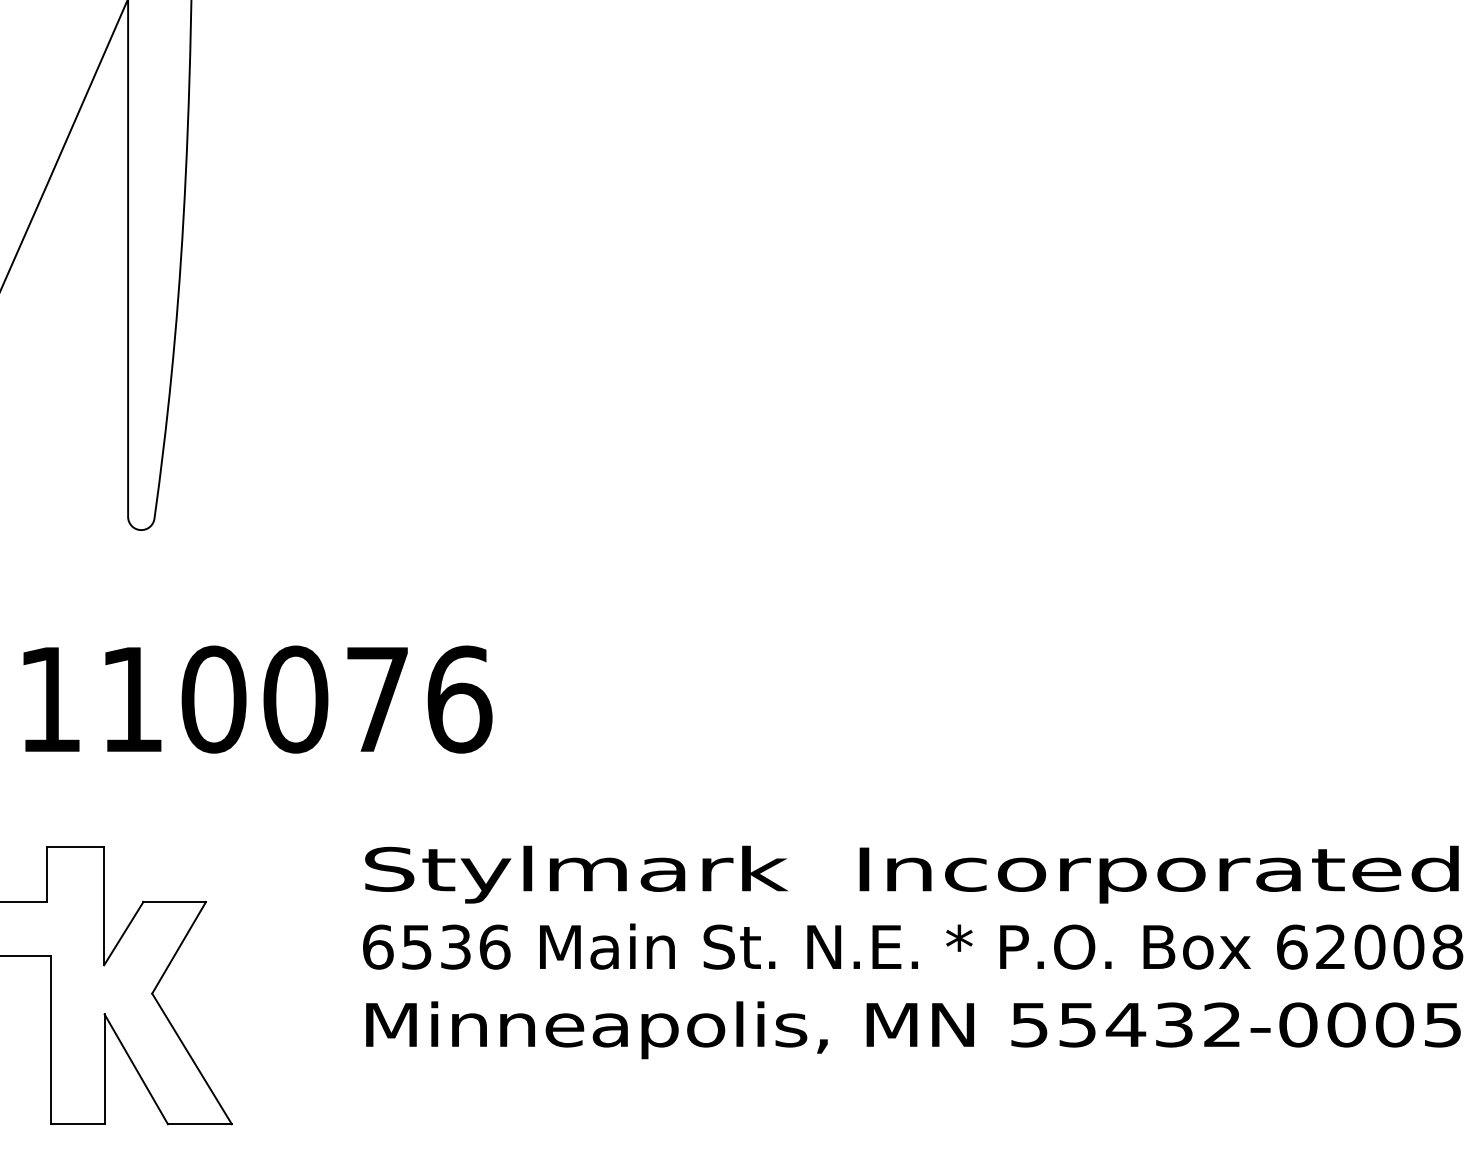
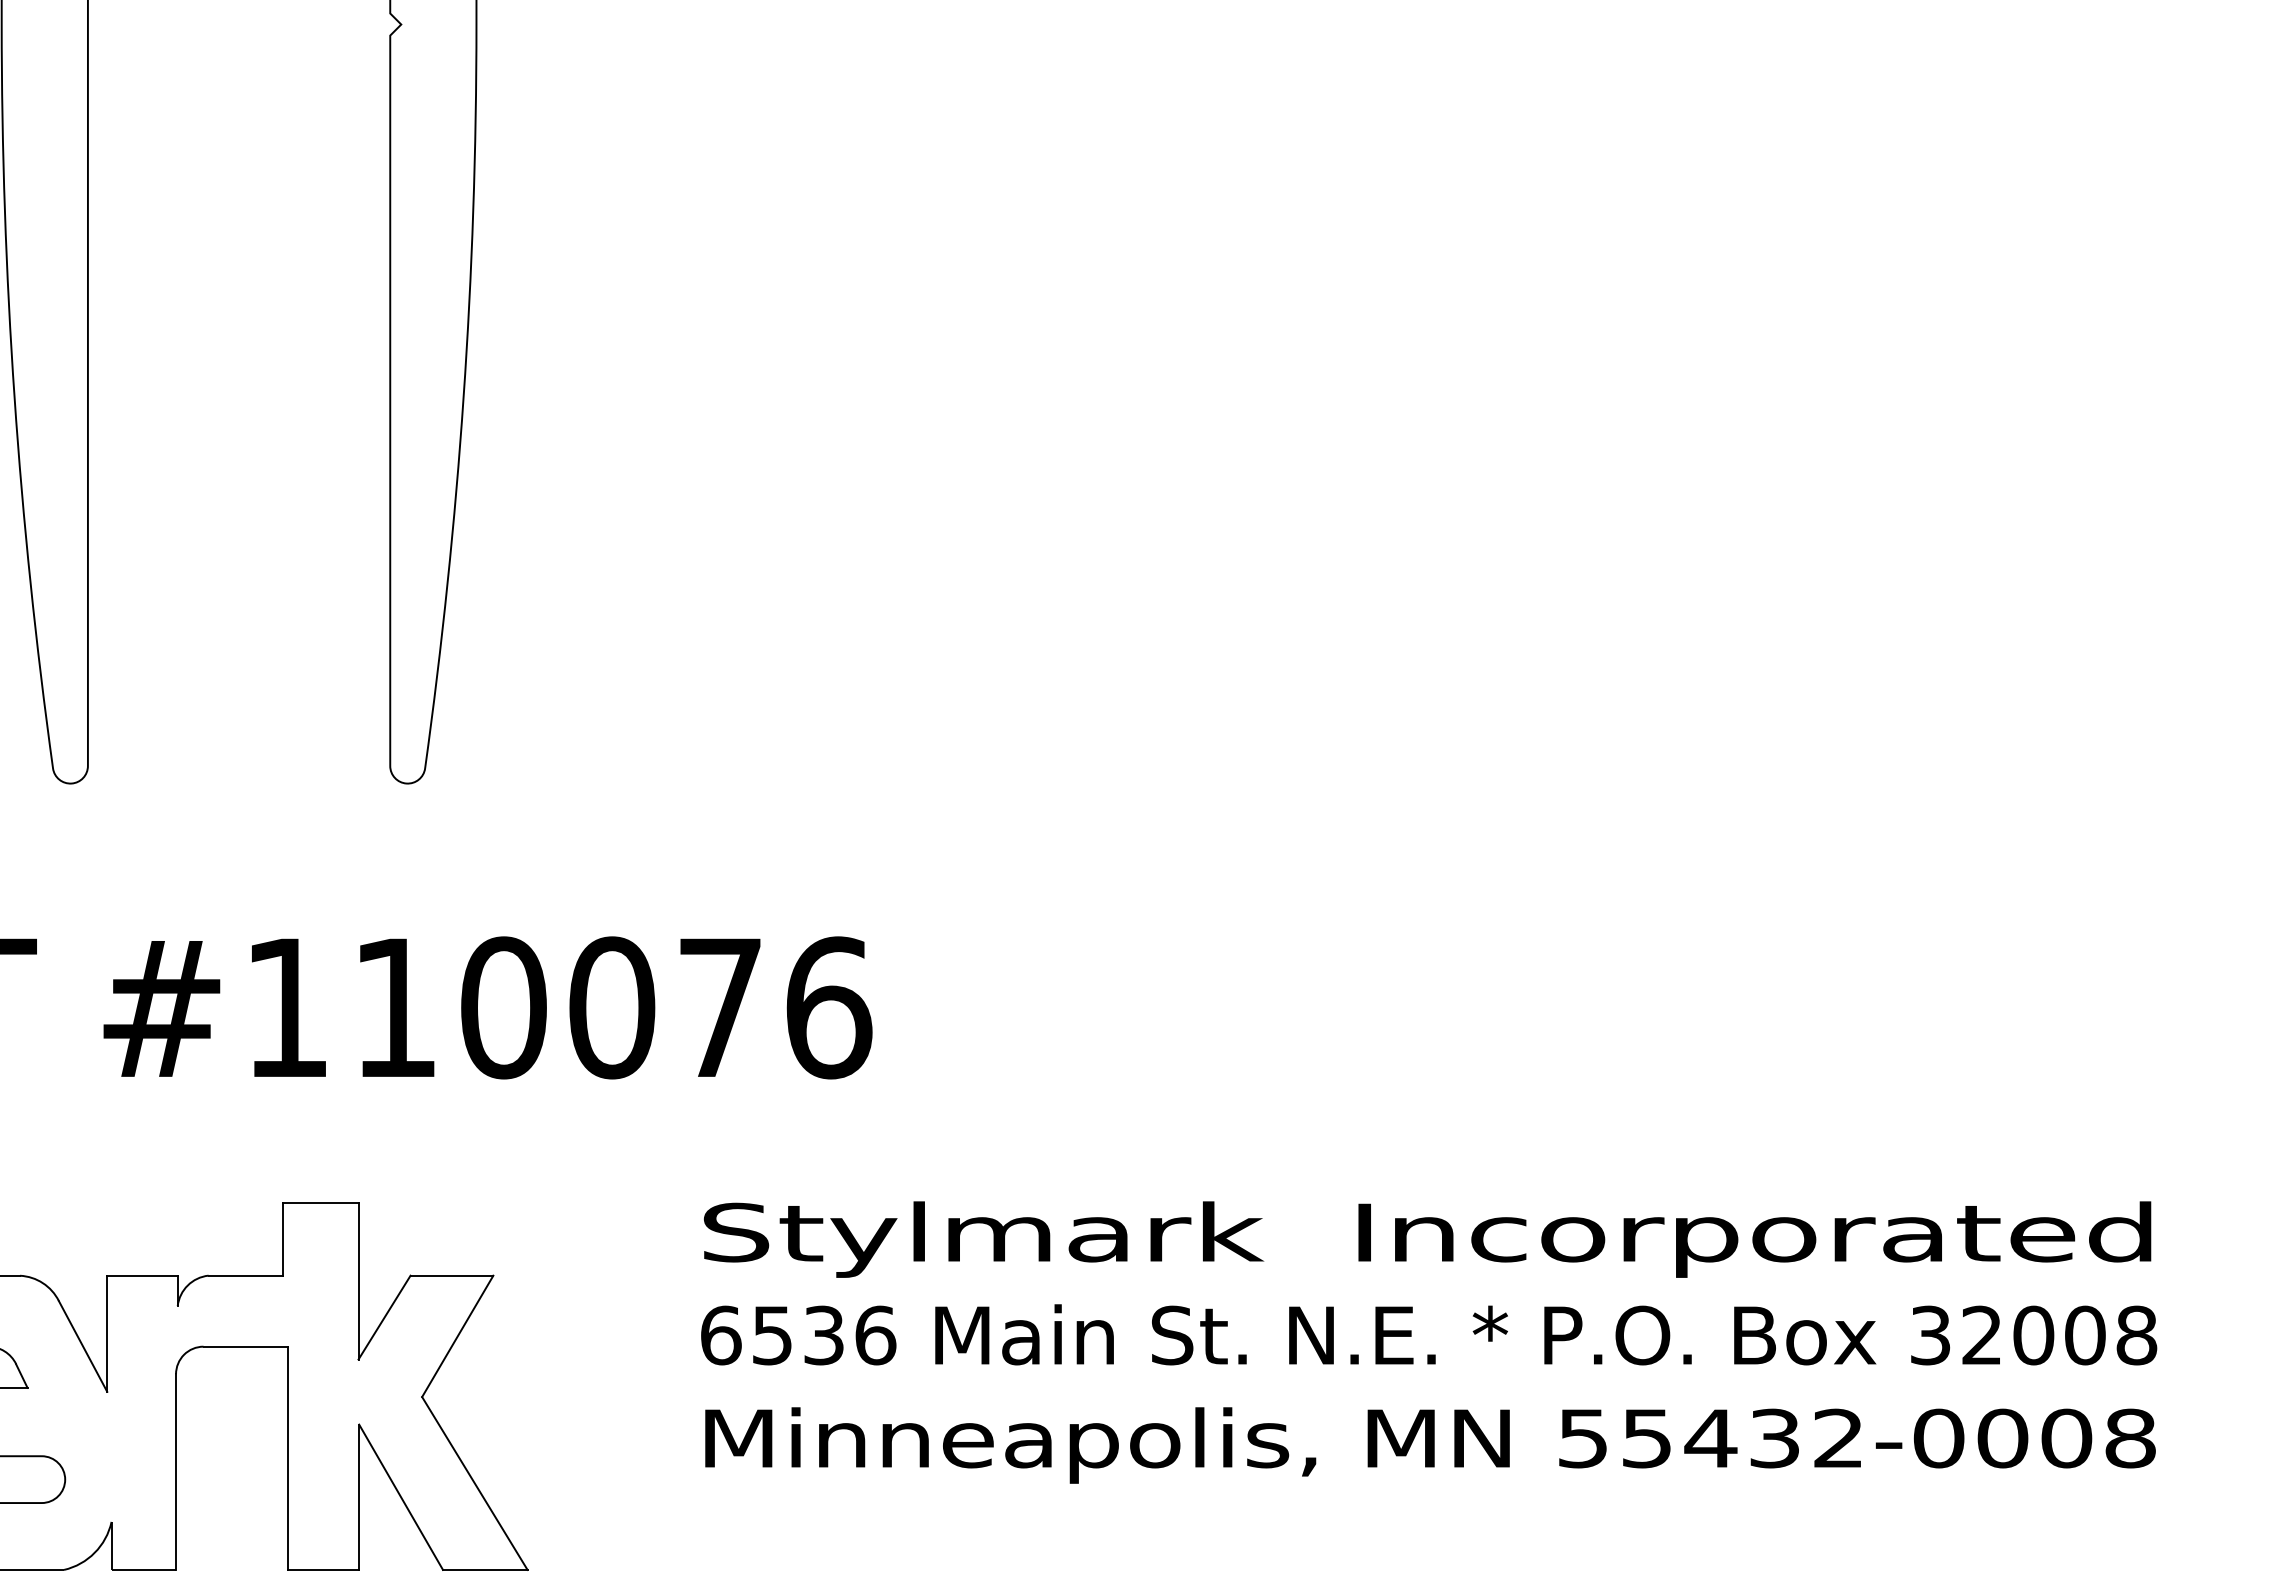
text: (1291, 947) -> (1930, 1335), 62008 -> 32008
text: (1443, 1024) -> (2130, 1438), 55432-0005 -> 55432-0008

